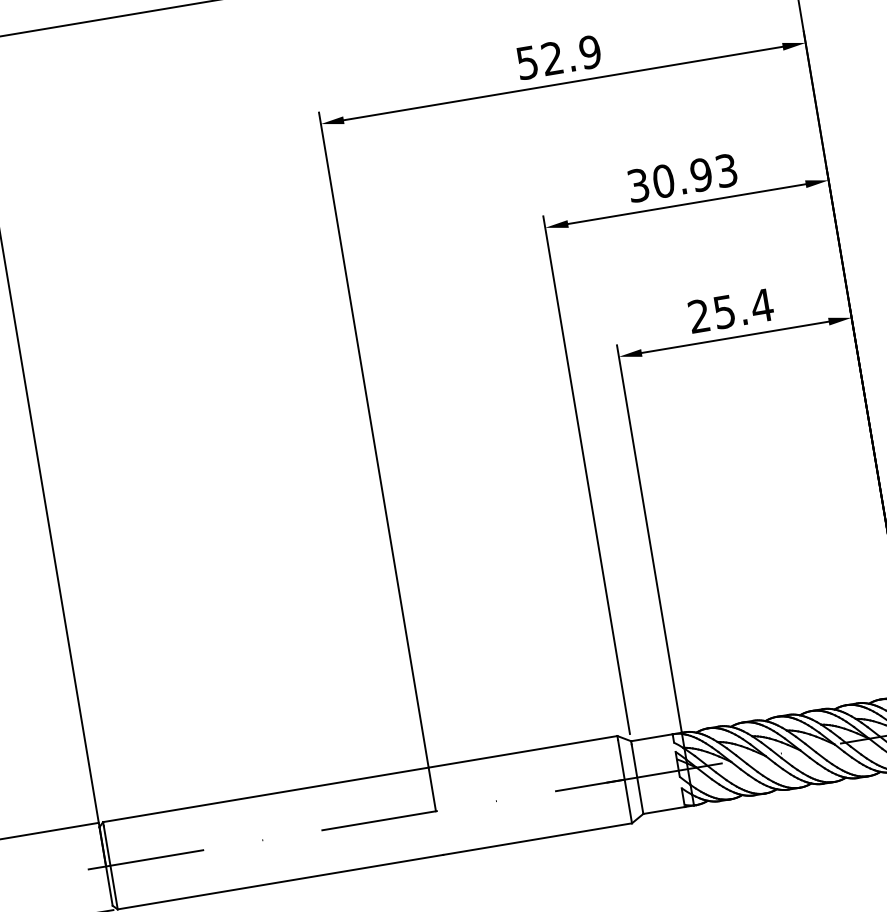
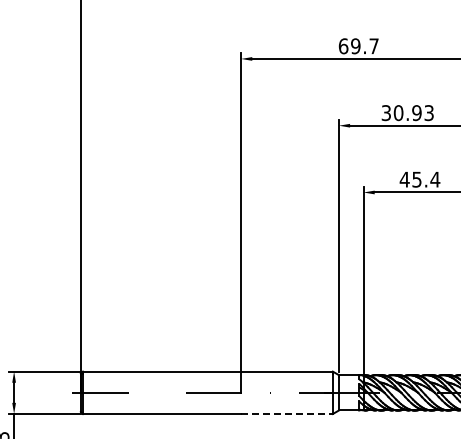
text: (558, 58) -> (358, 46), 52.9 -> 69.7
text: (698, 315) -> (404, 179), 25.4 -> 45.4
line: (538, 839) -> (287, 414), solid -> dashed

